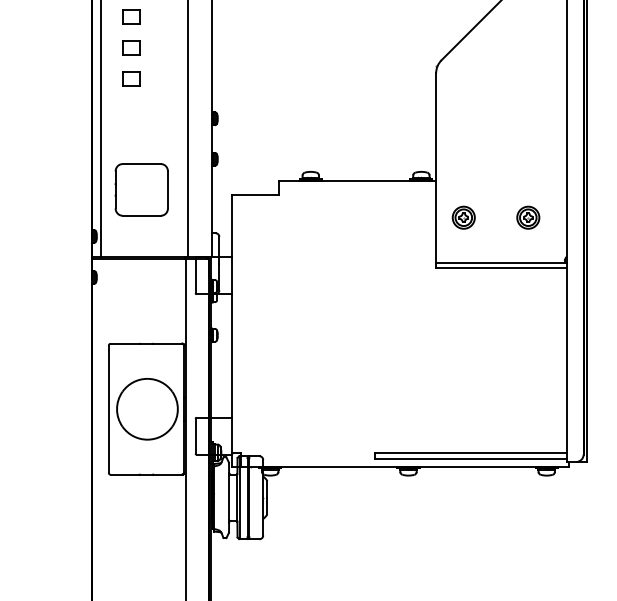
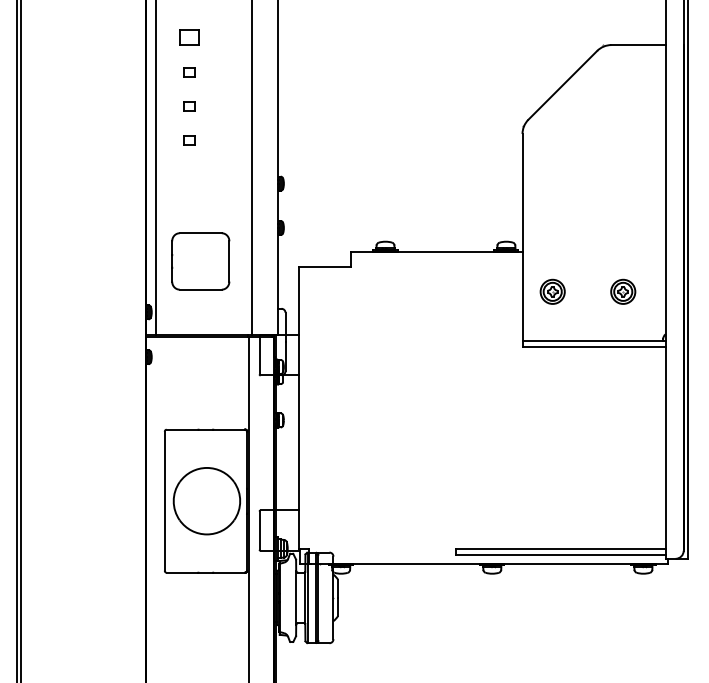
part: (131, 17) -> (189, 72), size x0.6
part: (131, 48) -> (189, 106), size x0.6
part: (131, 79) -> (189, 140), size x0.6

